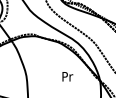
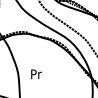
text: (67, 76) -> (36, 74), moved

